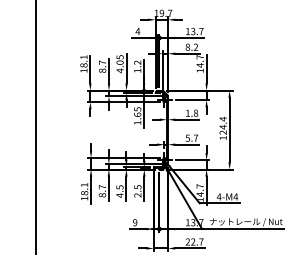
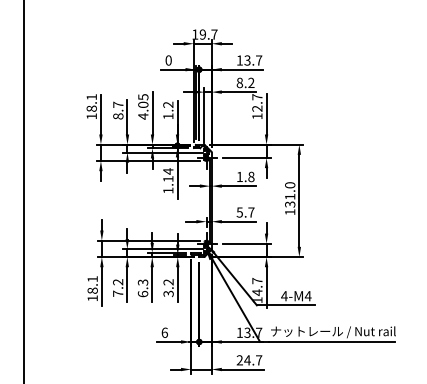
text: (137, 31) -> (168, 60), 4 -> 0
text: (200, 65) -> (257, 108), 14.7 -> 12.7
text: (137, 112) -> (168, 175), 1.65 -> 1.14
text: (223, 125) -> (290, 194), 124.4 -> 131.0
text: (102, 190) -> (118, 287), 8.7 -> 7.2
text: (119, 191) -> (142, 288), 4.5 -> 6.3
text: (137, 191) -> (168, 288), 2.5 -> 3.2
text: (134, 222) -> (164, 332), 9 -> 6
text: (193, 242) -> (247, 360), 22.7 -> 24.7

